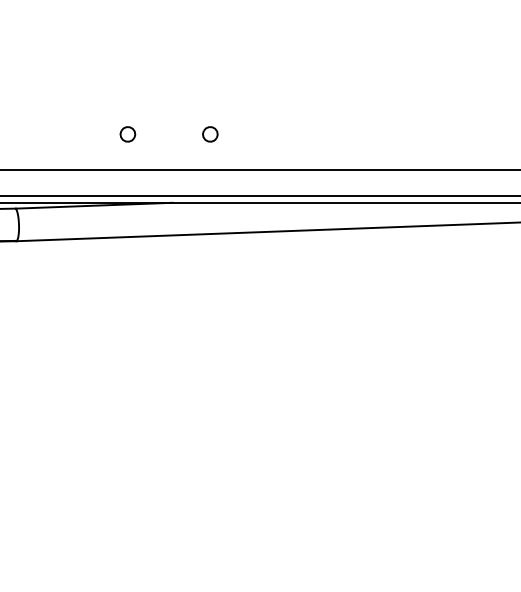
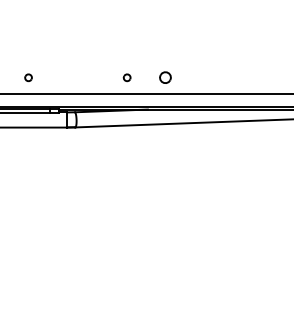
part: (210, 133) -> (165, 77), size x1.6

